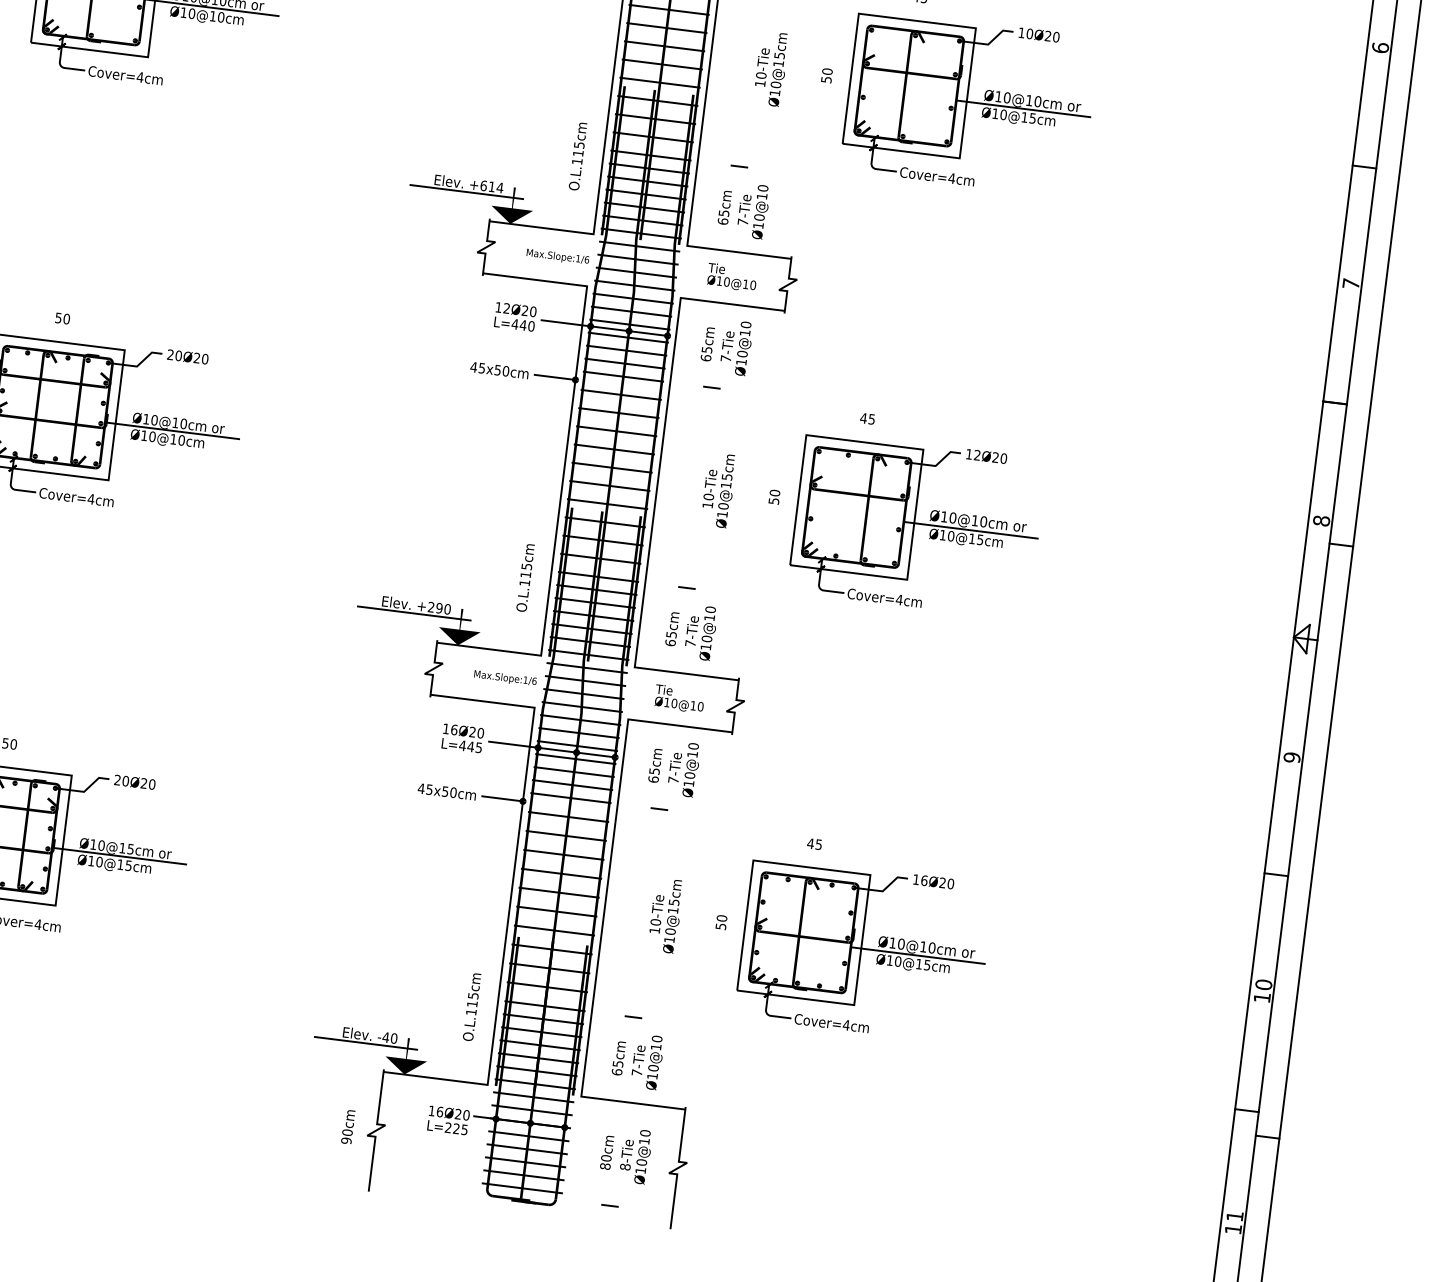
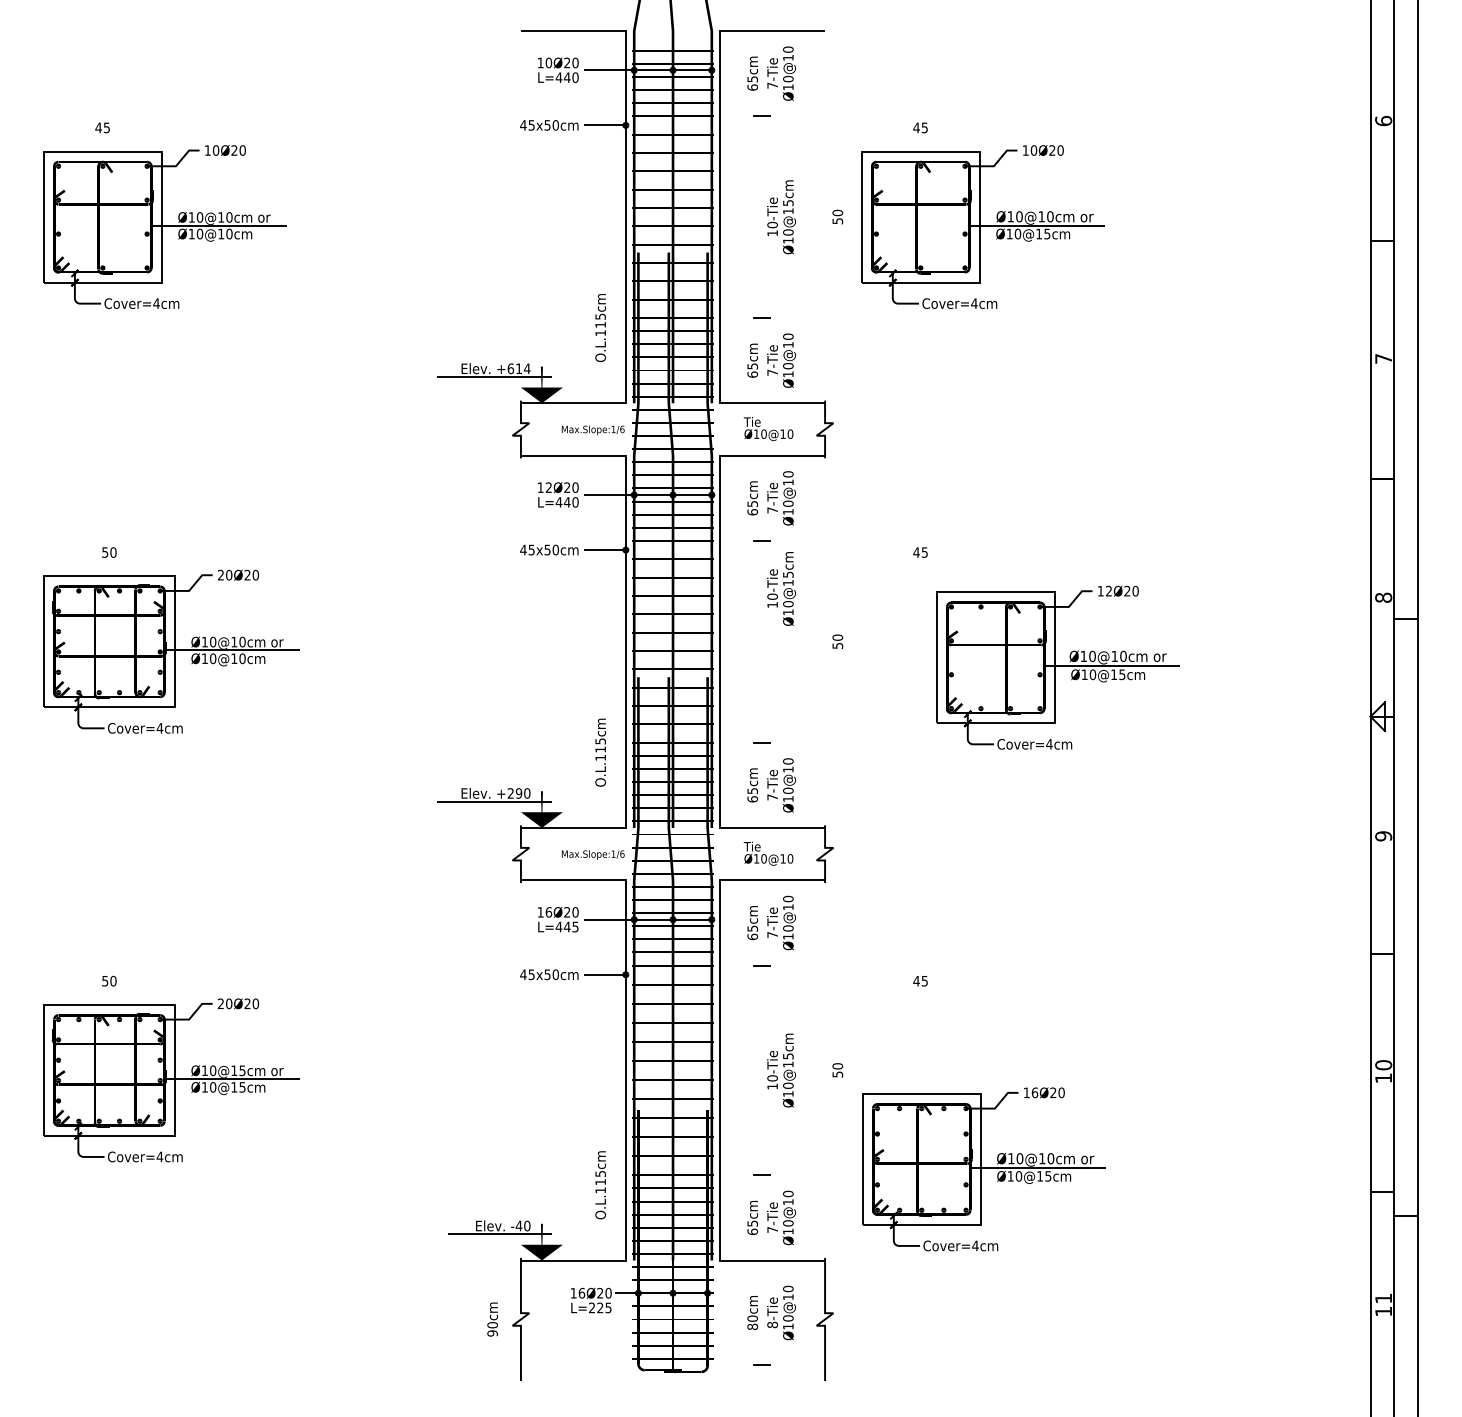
text: (718, 489) -> (781, 588), moved
part: (916, 524) -> (1057, 667), moved
part: (863, 950) -> (983, 1169), moved

